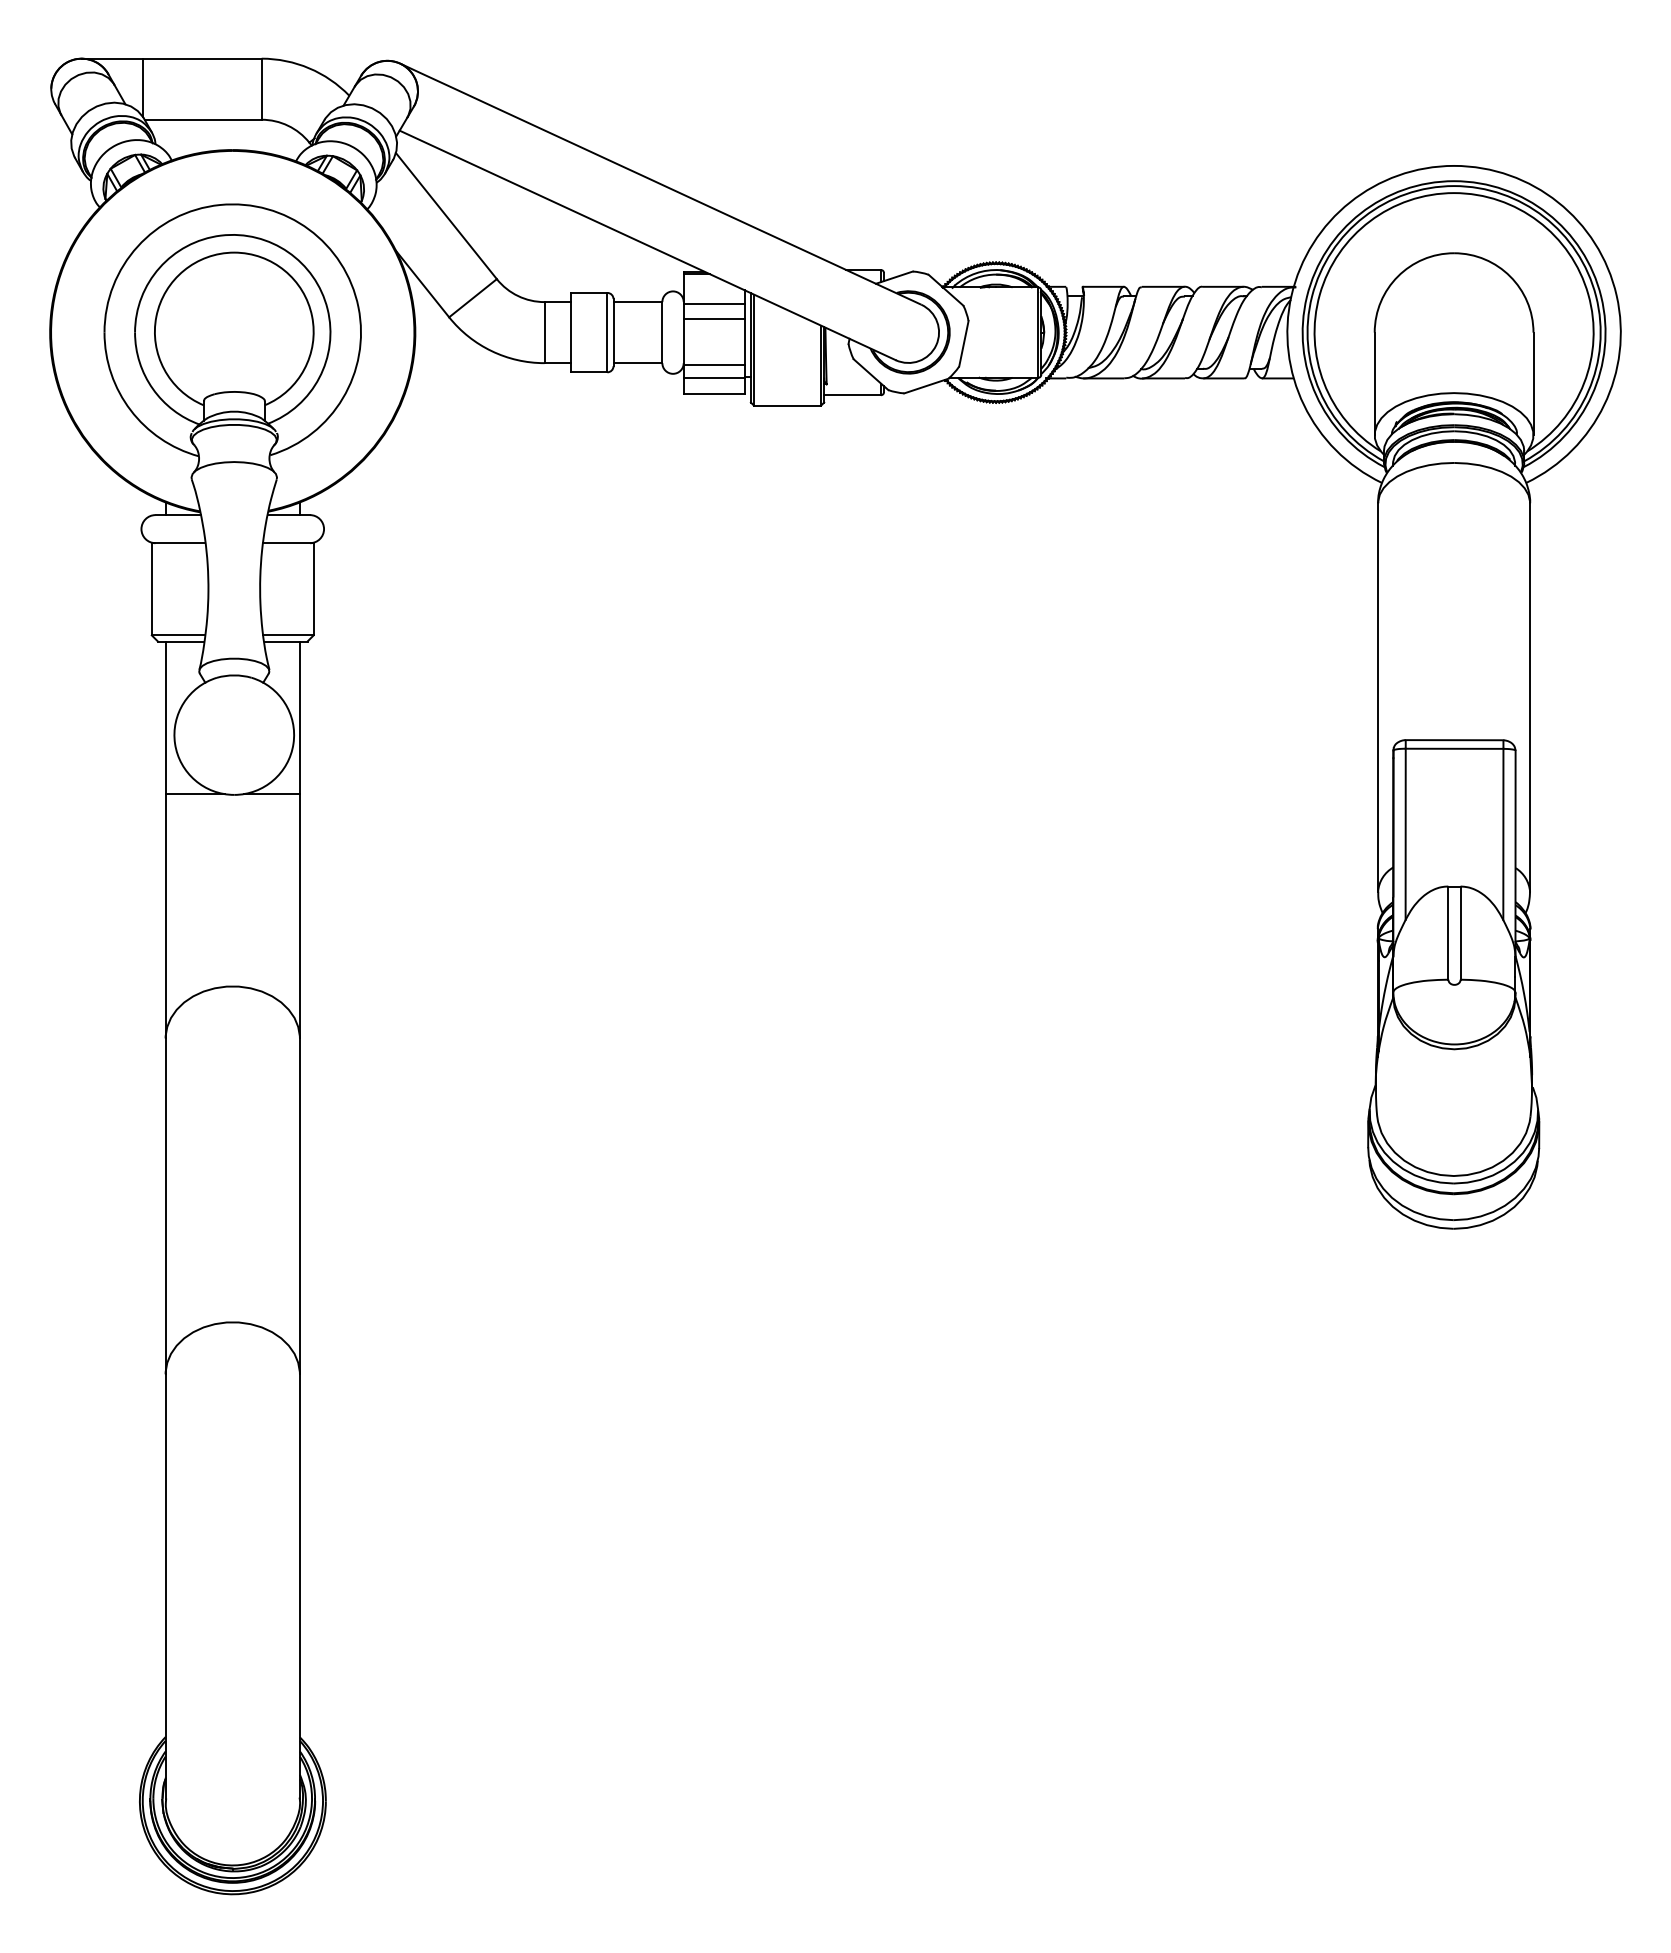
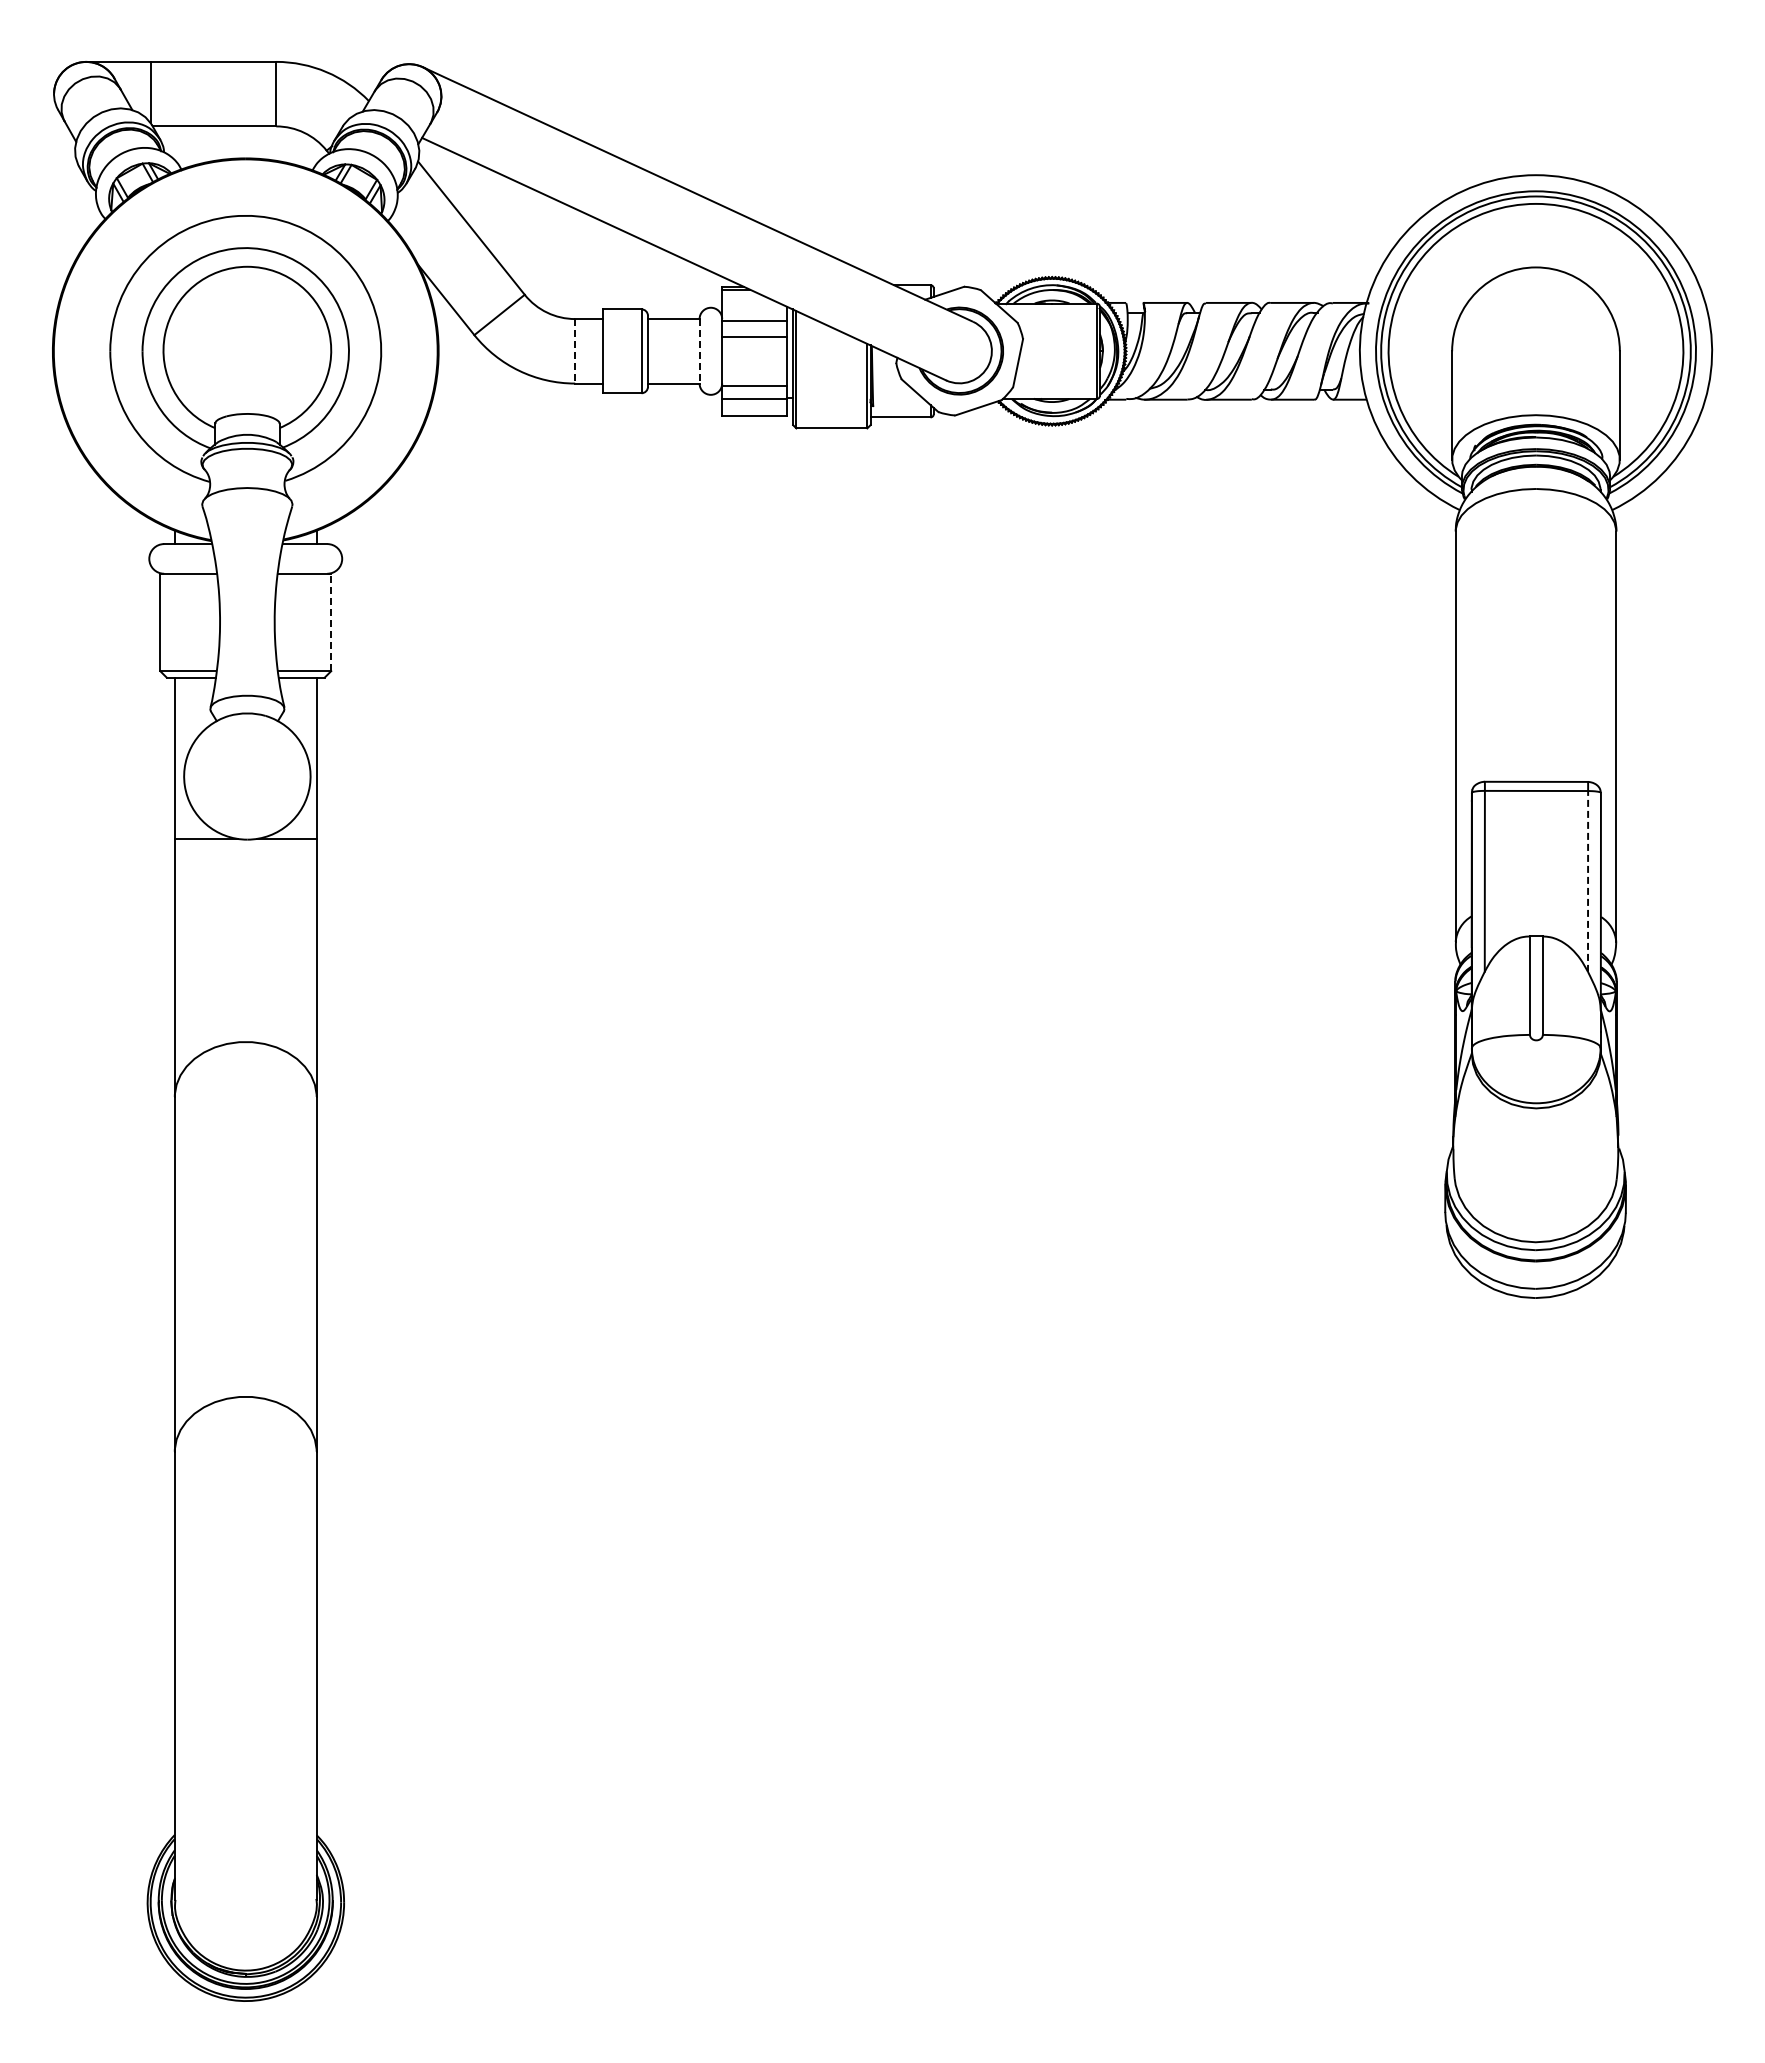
line: (544, 332) -> (575, 351), solid -> dashed
line: (662, 332) -> (699, 351), solid -> dashed
line: (313, 589) -> (331, 622), solid -> dashed
line: (1503, 833) -> (1588, 880), solid -> dashed

